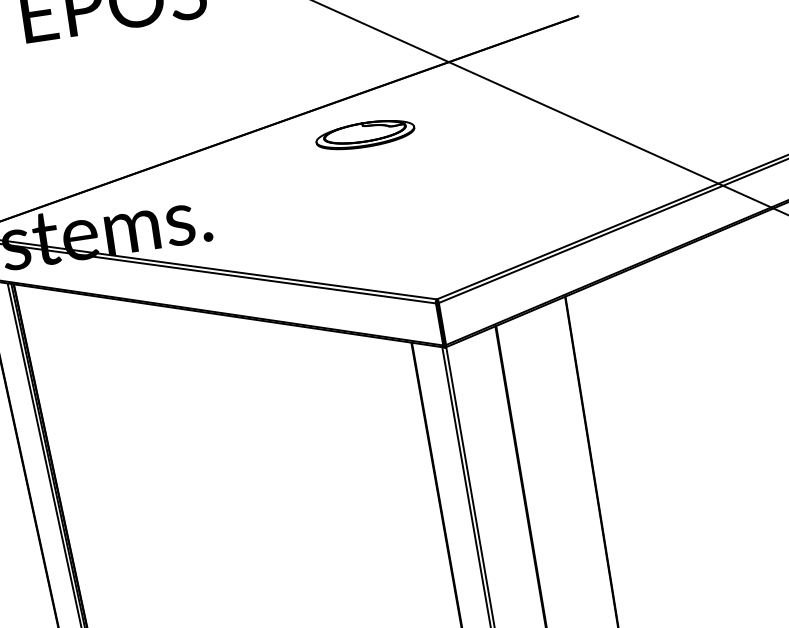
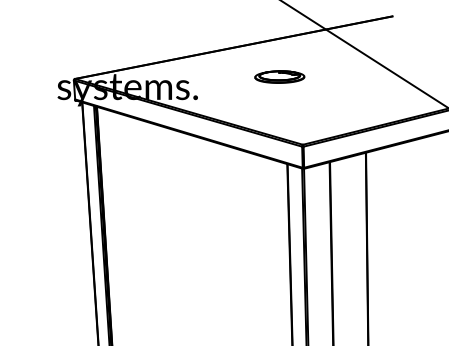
part: (364, 133) -> (279, 76), moved

